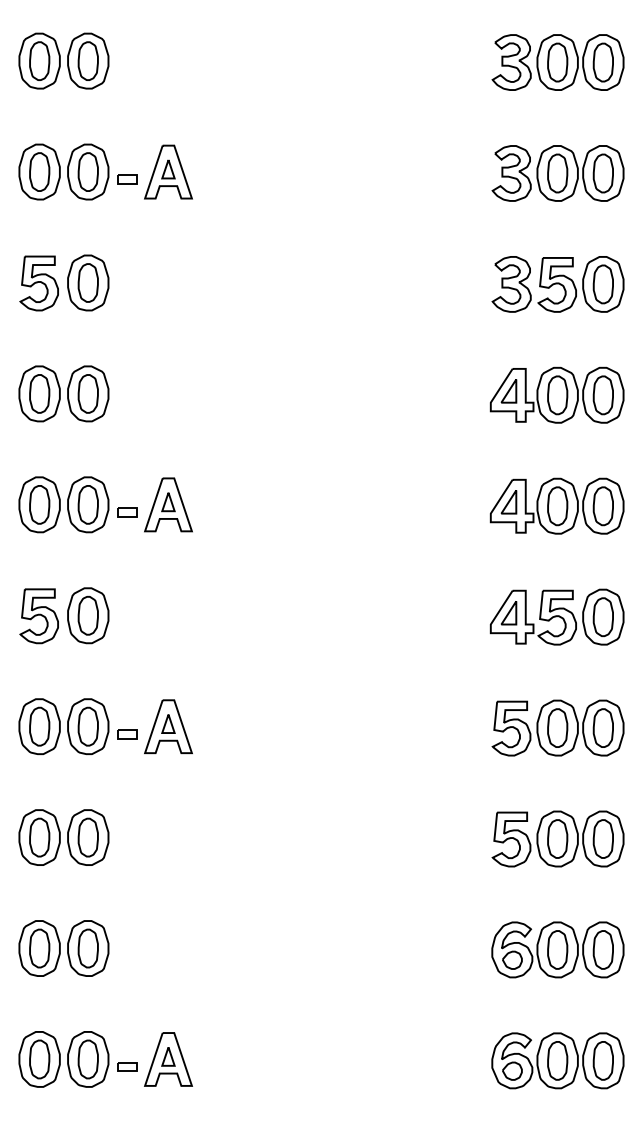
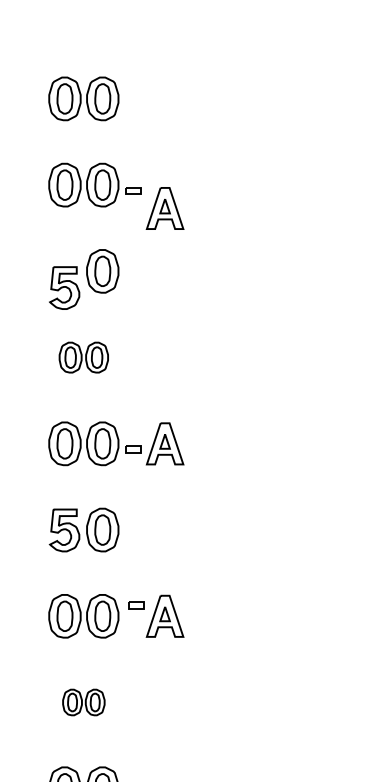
part: (168, 171) -> (165, 208), moved
part: (38, 283) -> (64, 288), moved
part: (63, 393) -> (83, 357), size x0.7
part: (127, 734) -> (136, 606), moved
part: (63, 837) -> (83, 702), size x0.6

